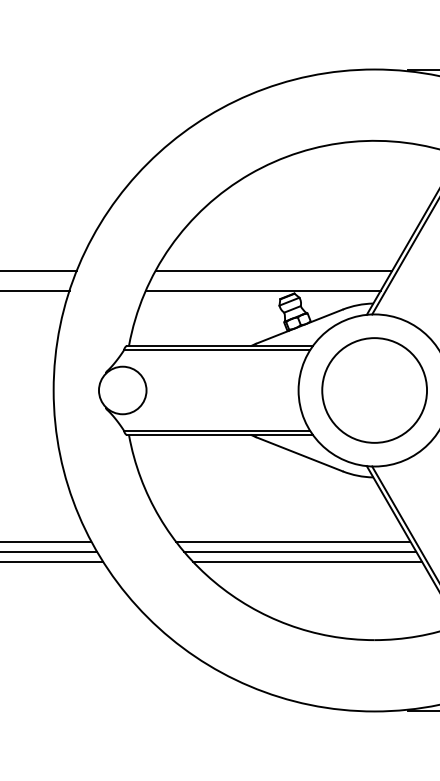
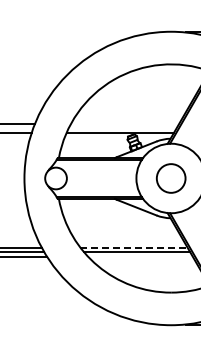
line: (274, 270) -> (125, 123), removed
circle: (375, 390) -> (171, 178), size x0.6
line: (292, 541) -> (133, 247), solid -> dashed
line: (307, 561) -> (140, 256), removed

